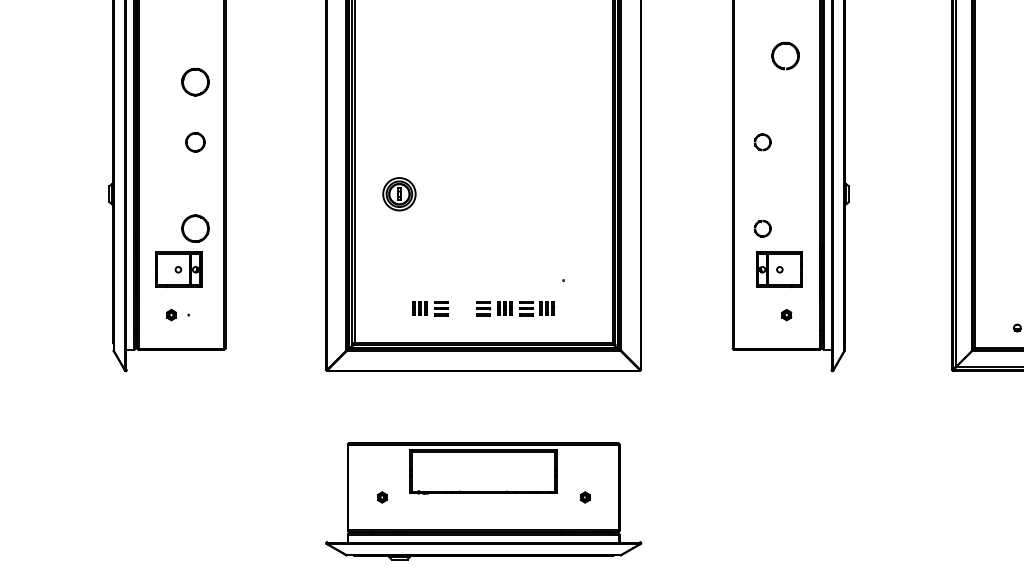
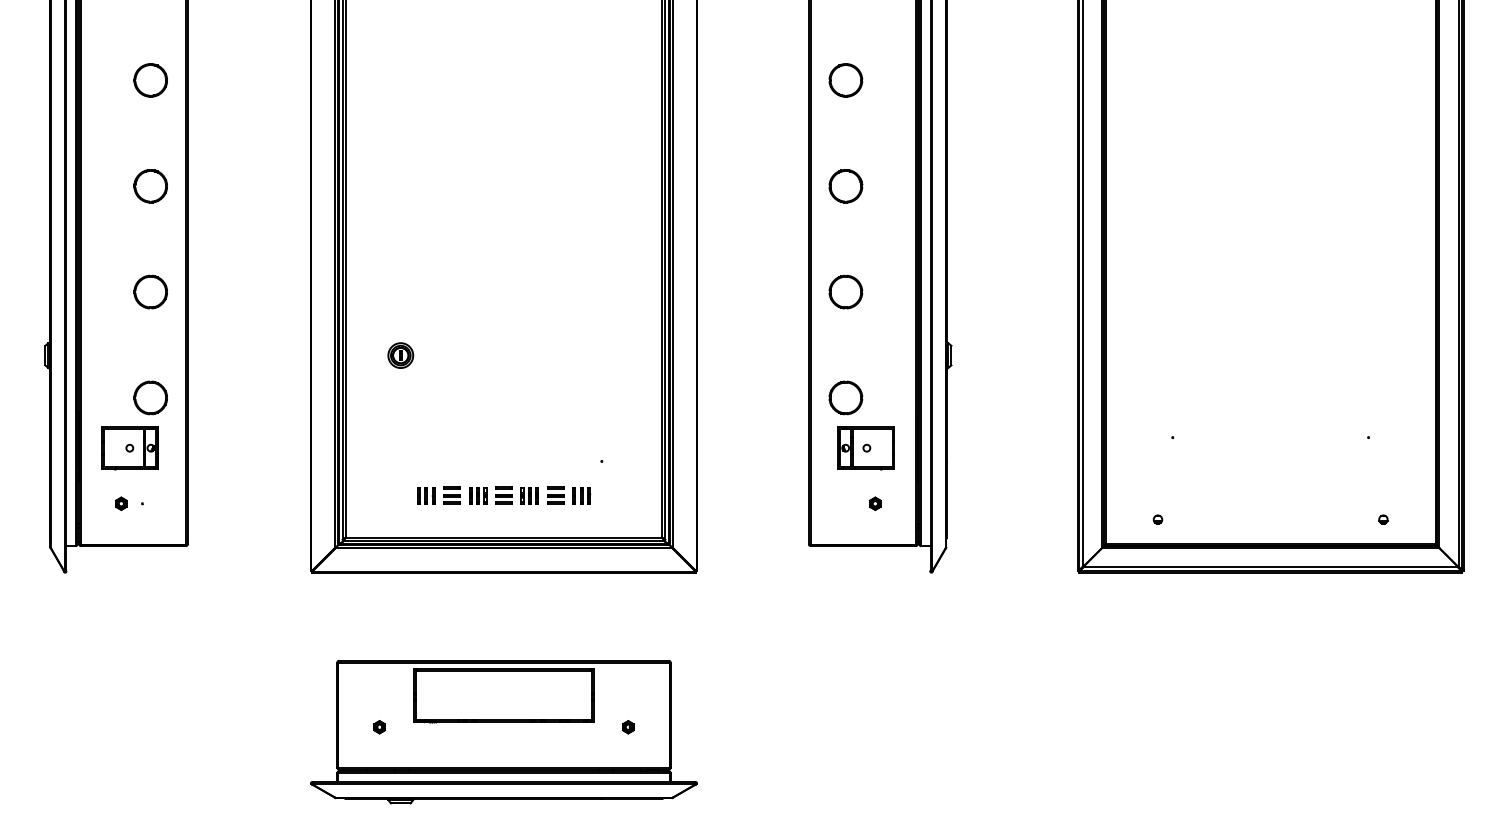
part: (785, 56) -> (845, 186), moved
part: (195, 82) -> (150, 186), moved
part: (195, 141) -> (150, 291), size x1.43
part: (762, 141) -> (845, 291), size x1.67
part: (399, 194) -> (400, 355), size x0.62
part: (762, 228) -> (845, 397), size x1.67
part: (462, 308) -> (478, 495), added

